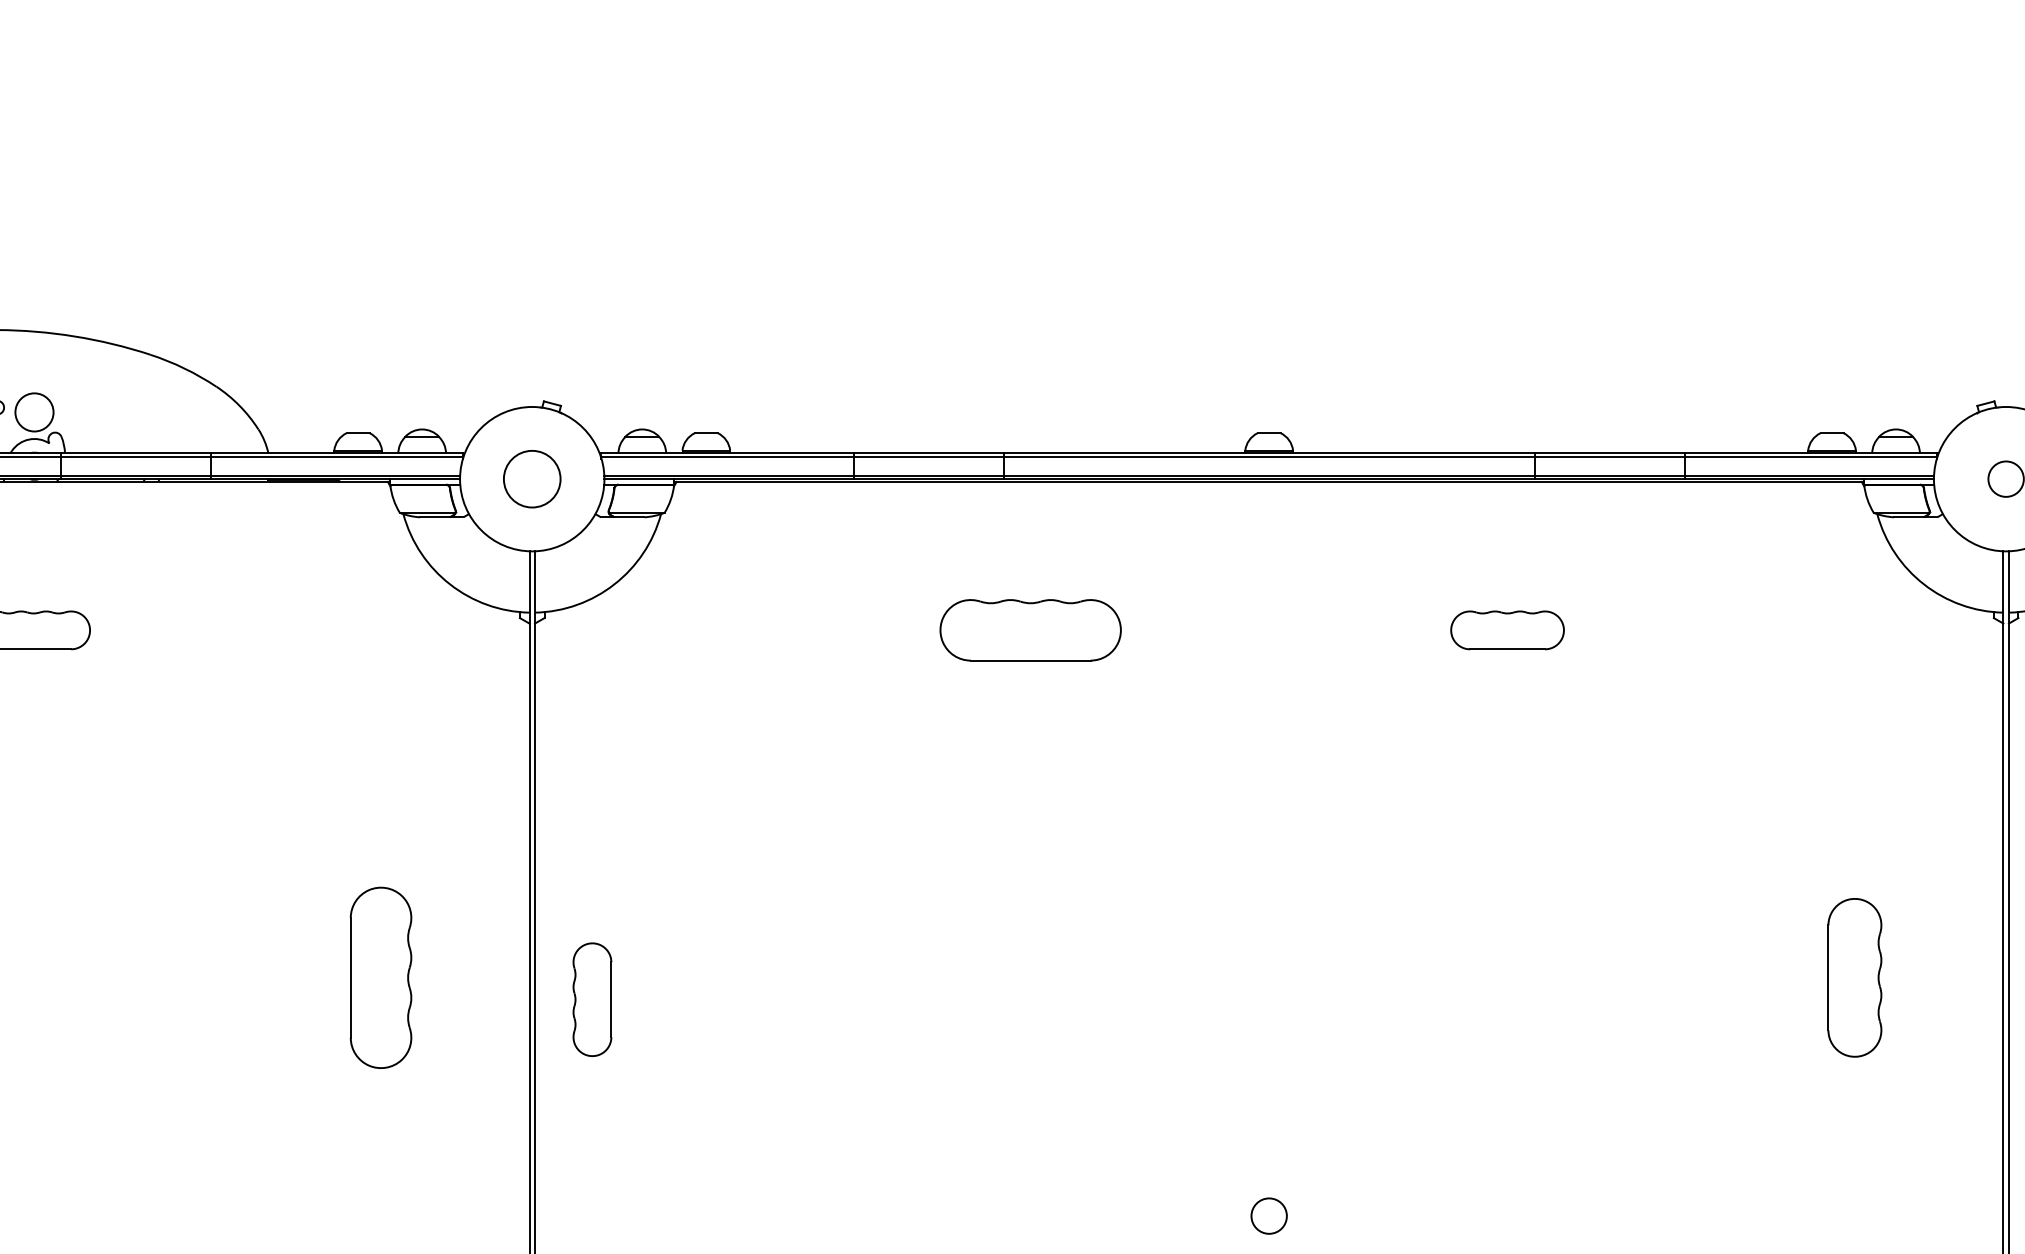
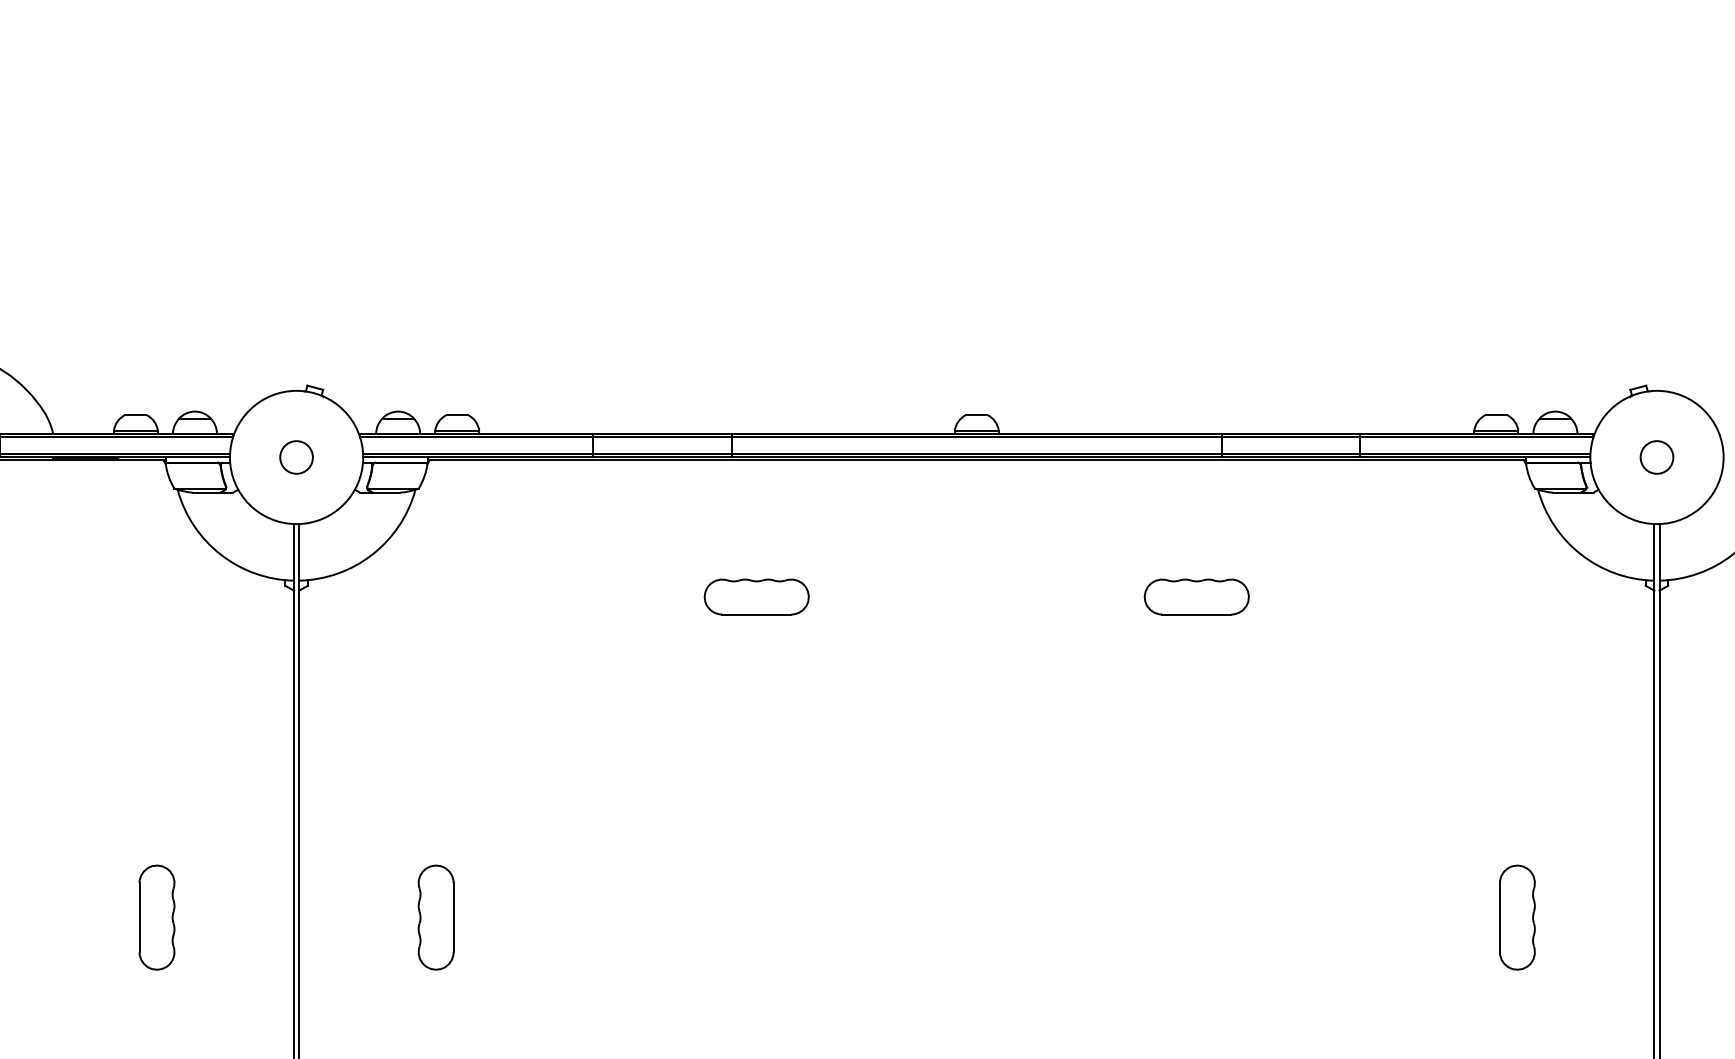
circle: (531, 478) -> (295, 456), size x0.62
part: (1030, 630) -> (756, 597), size x0.62
part: (380, 977) -> (156, 917), size x0.62
part: (1854, 977) -> (1517, 917), size x0.71
part: (592, 999) -> (436, 917), moved

